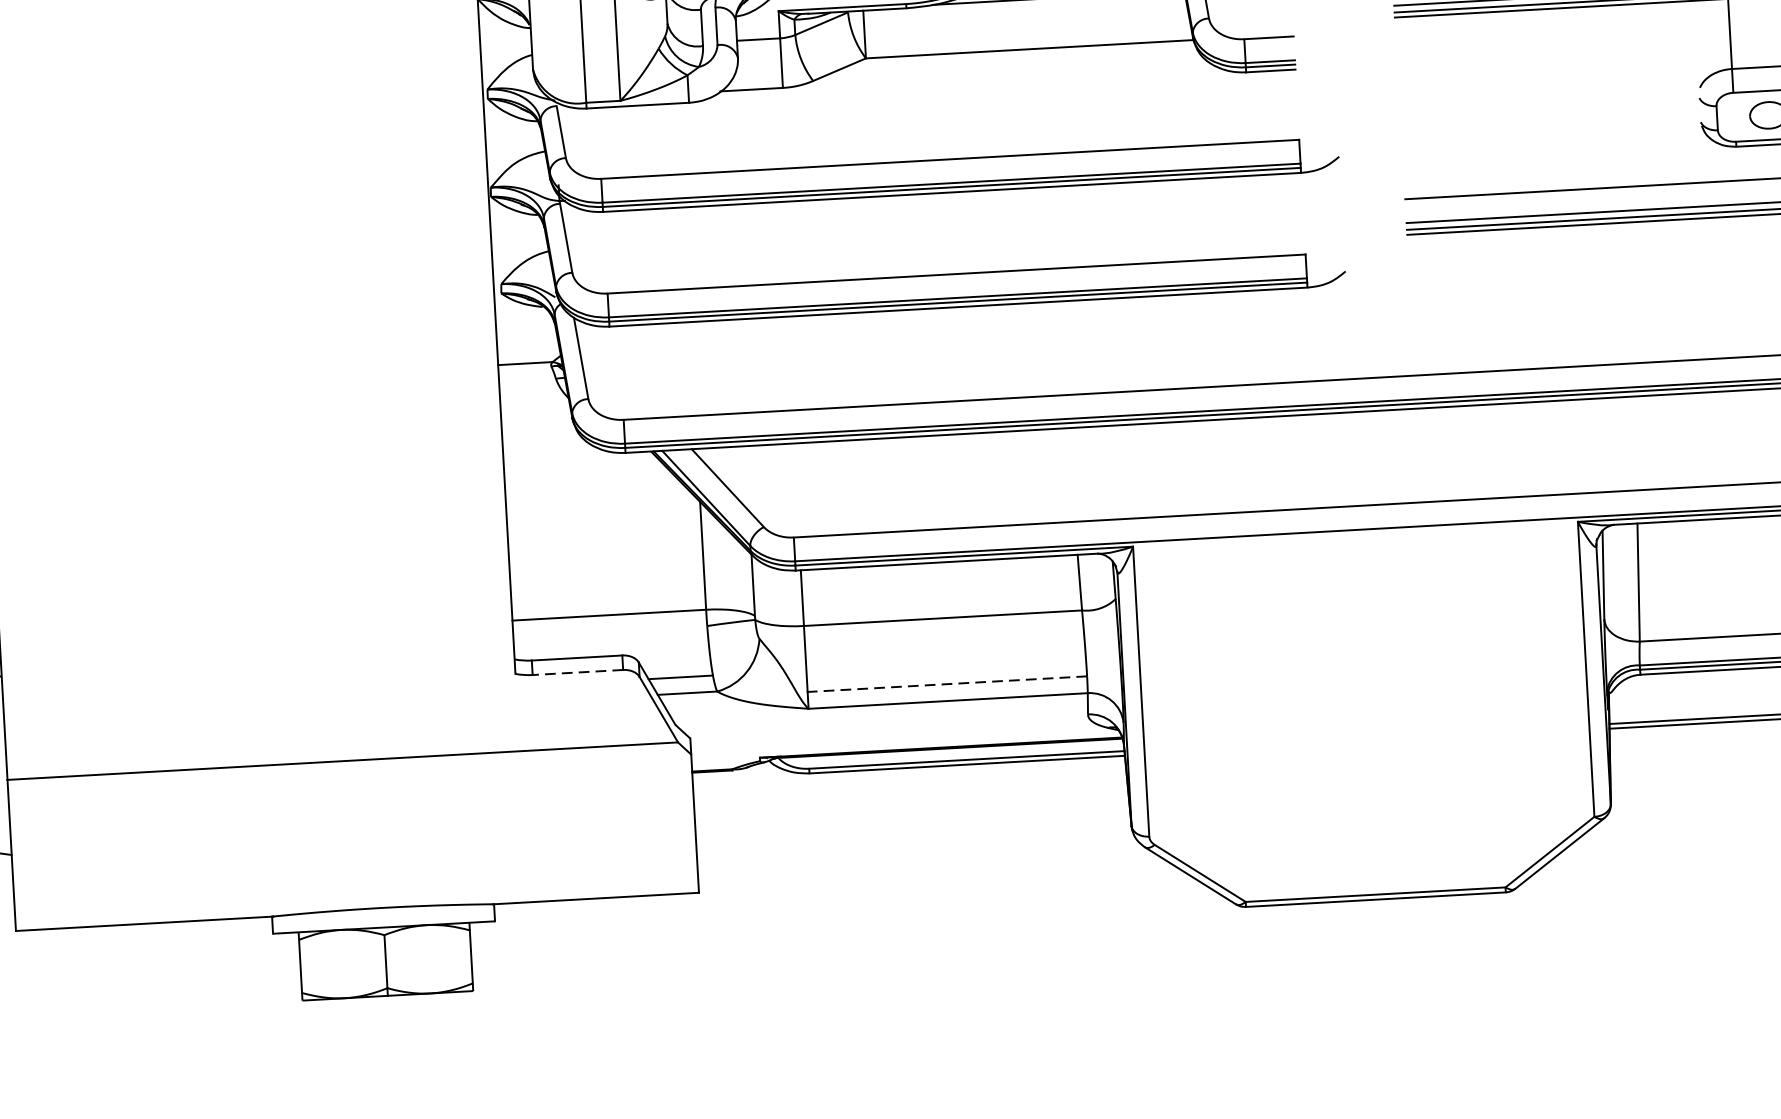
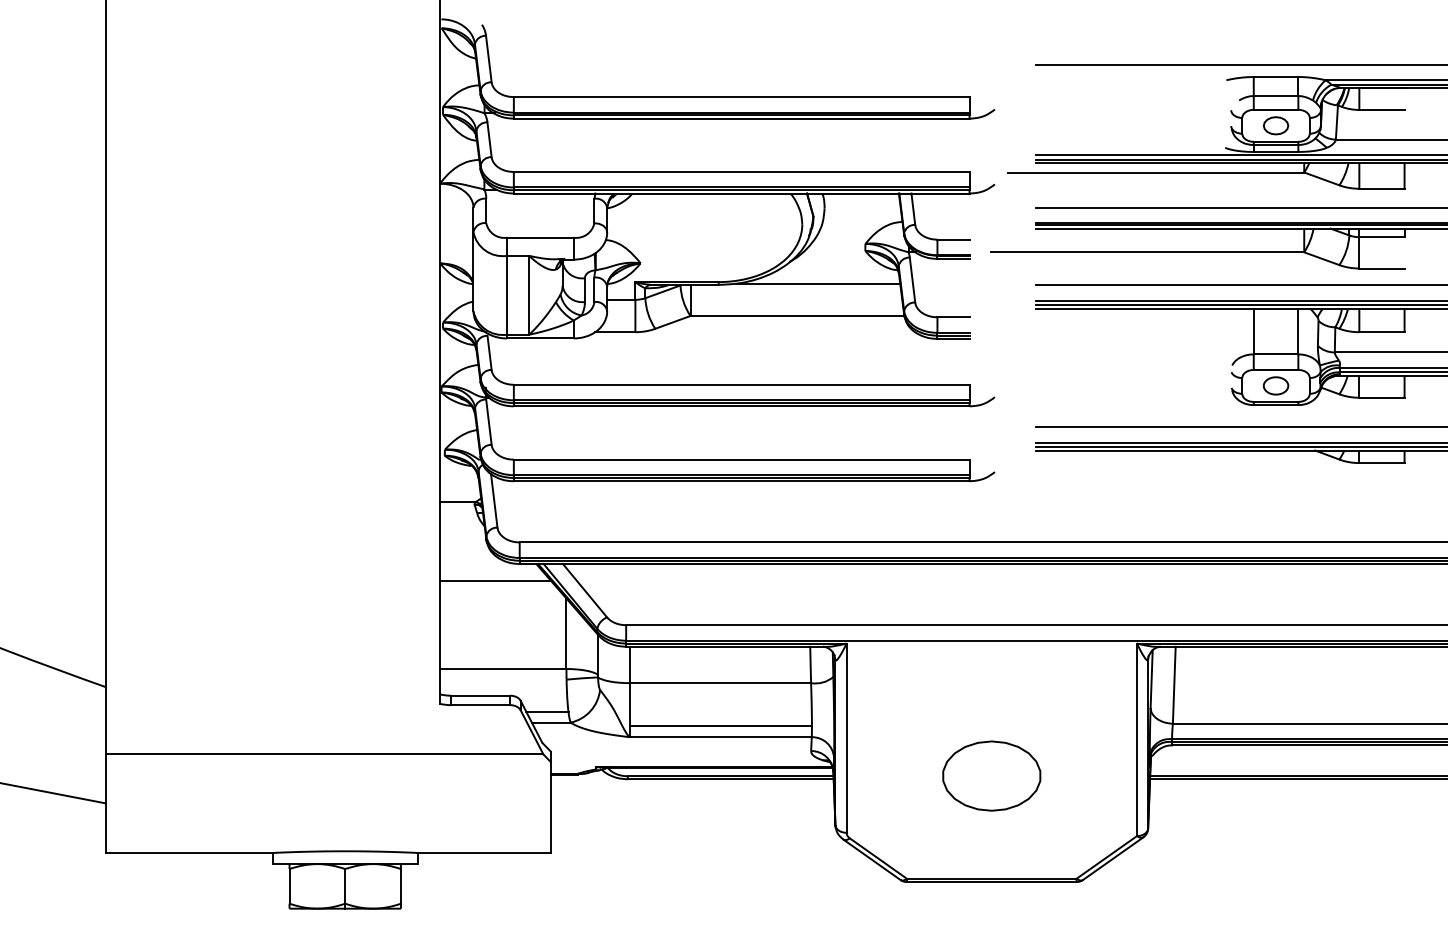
line: (589, 480) -> (495, 580), added
line: (577, 673) -> (480, 705), dashed -> solid
line: (947, 684) -> (720, 726), dashed -> solid
part: (1366, 736) -> (991, 775), added

